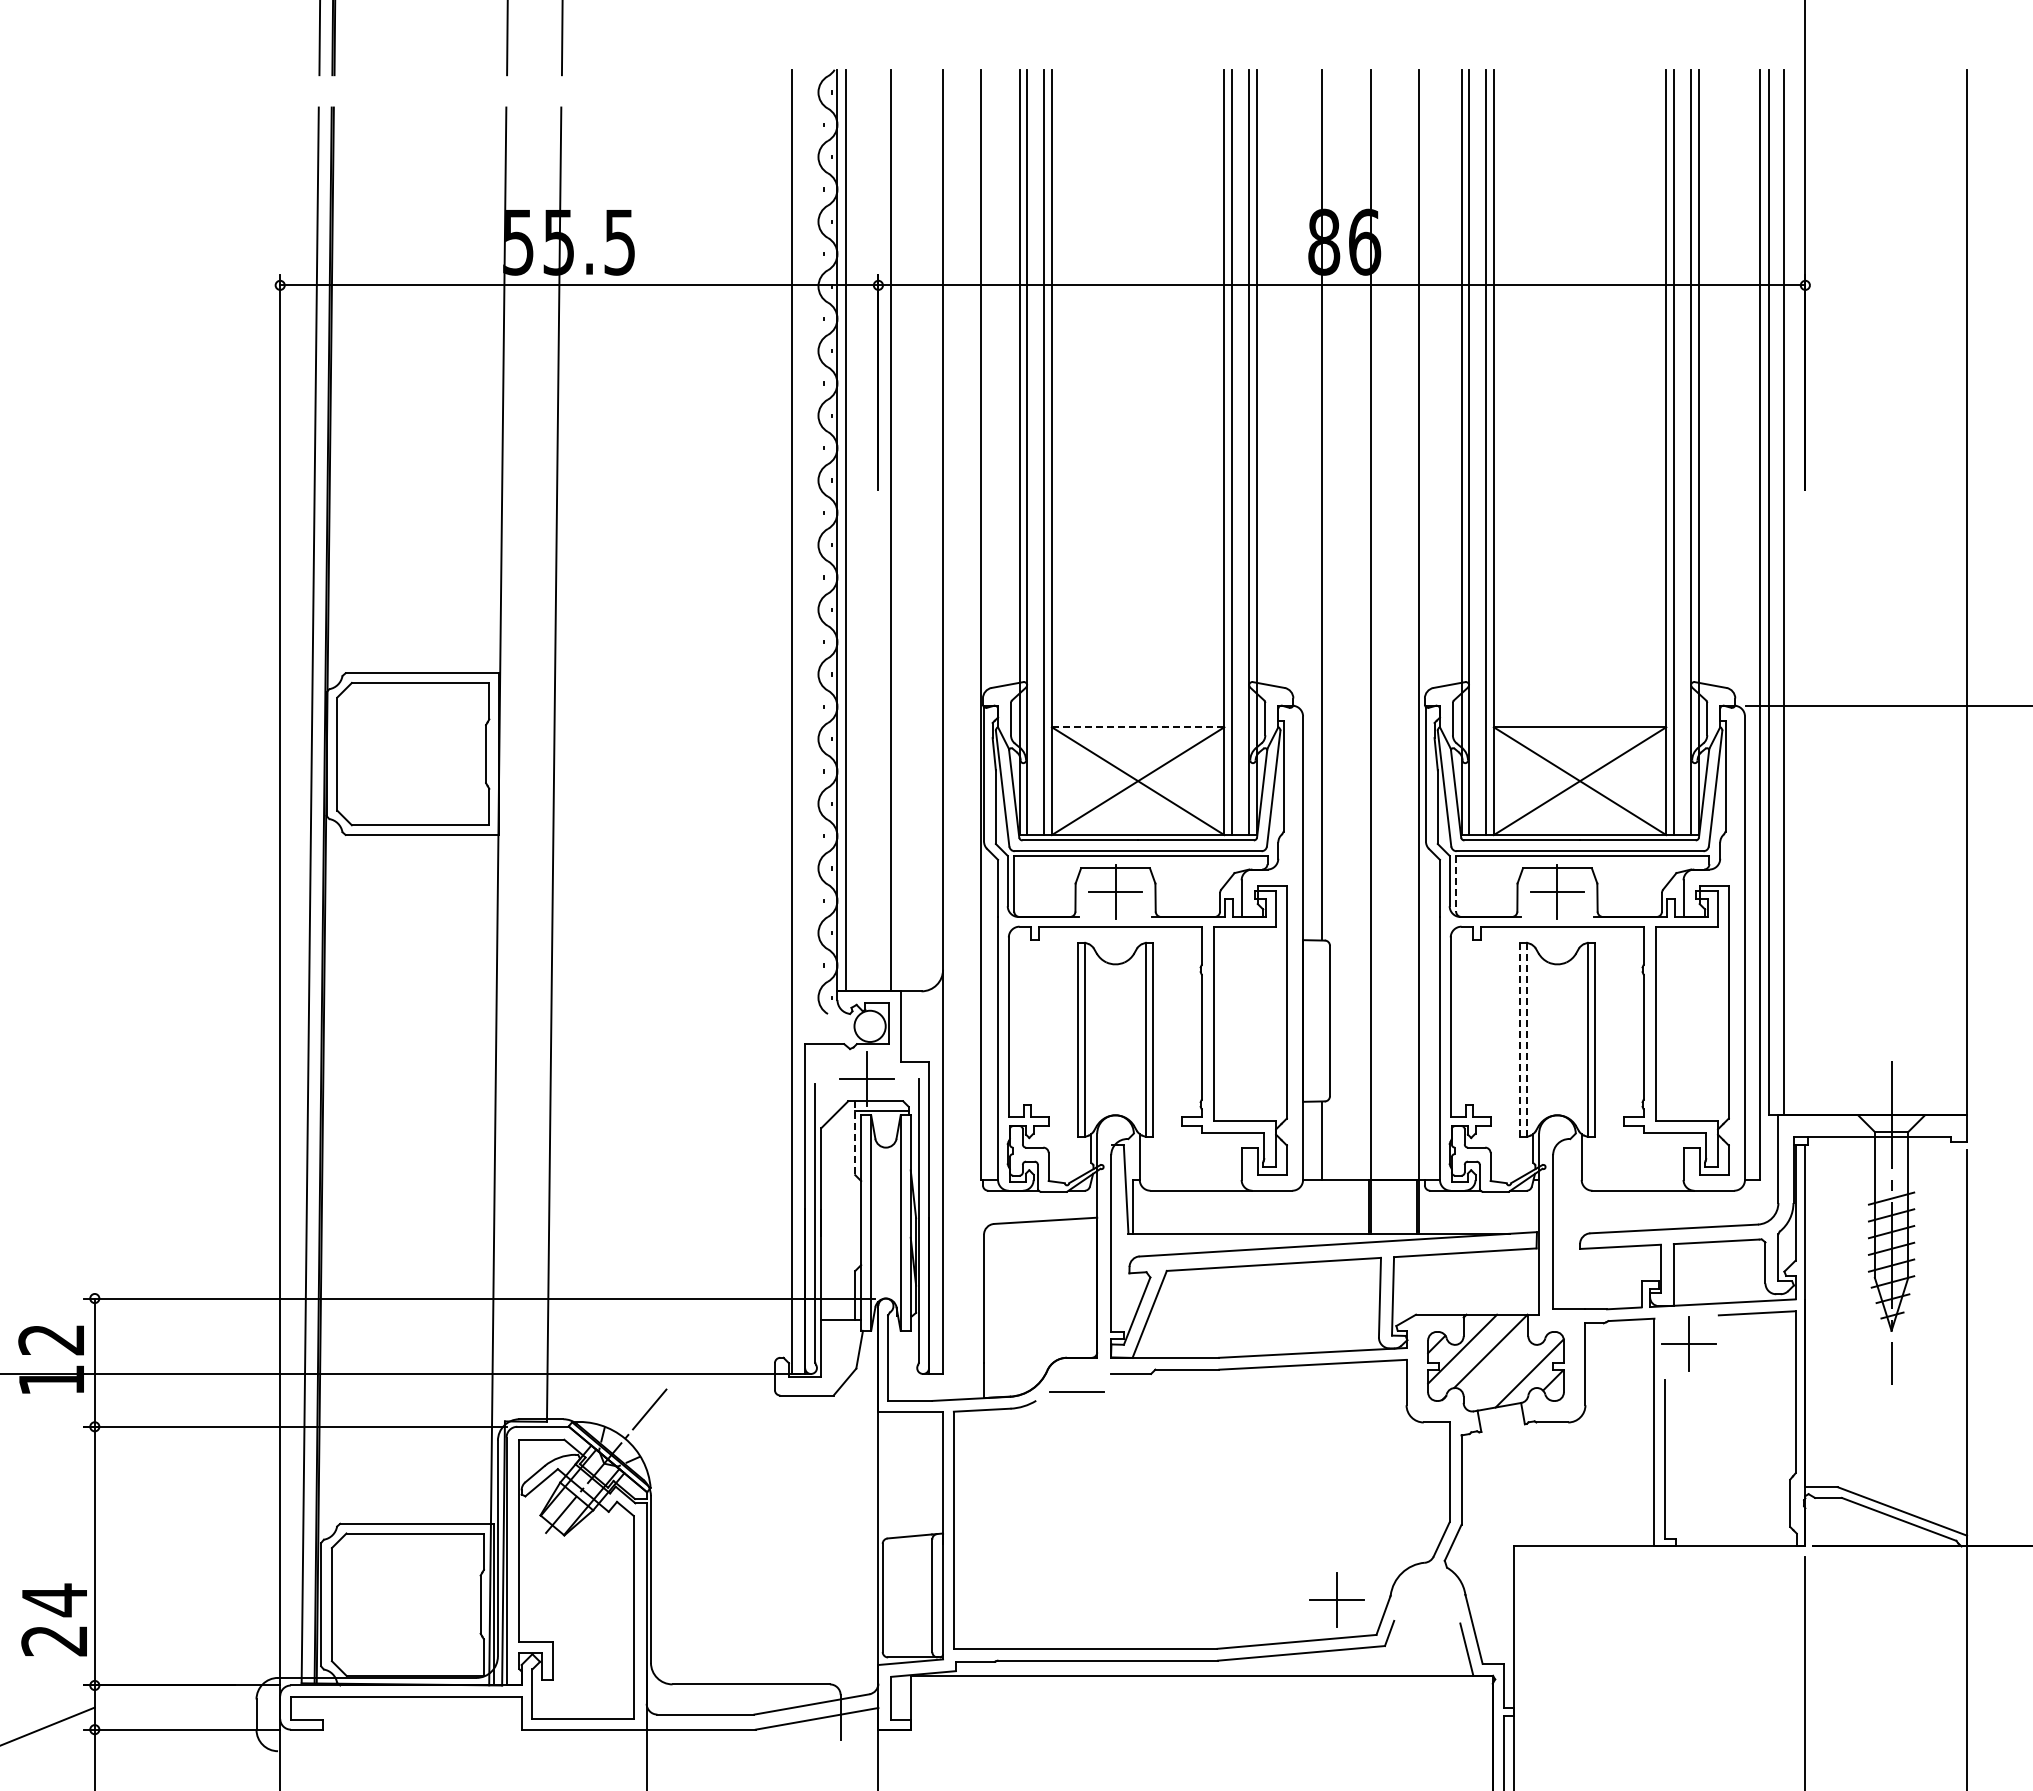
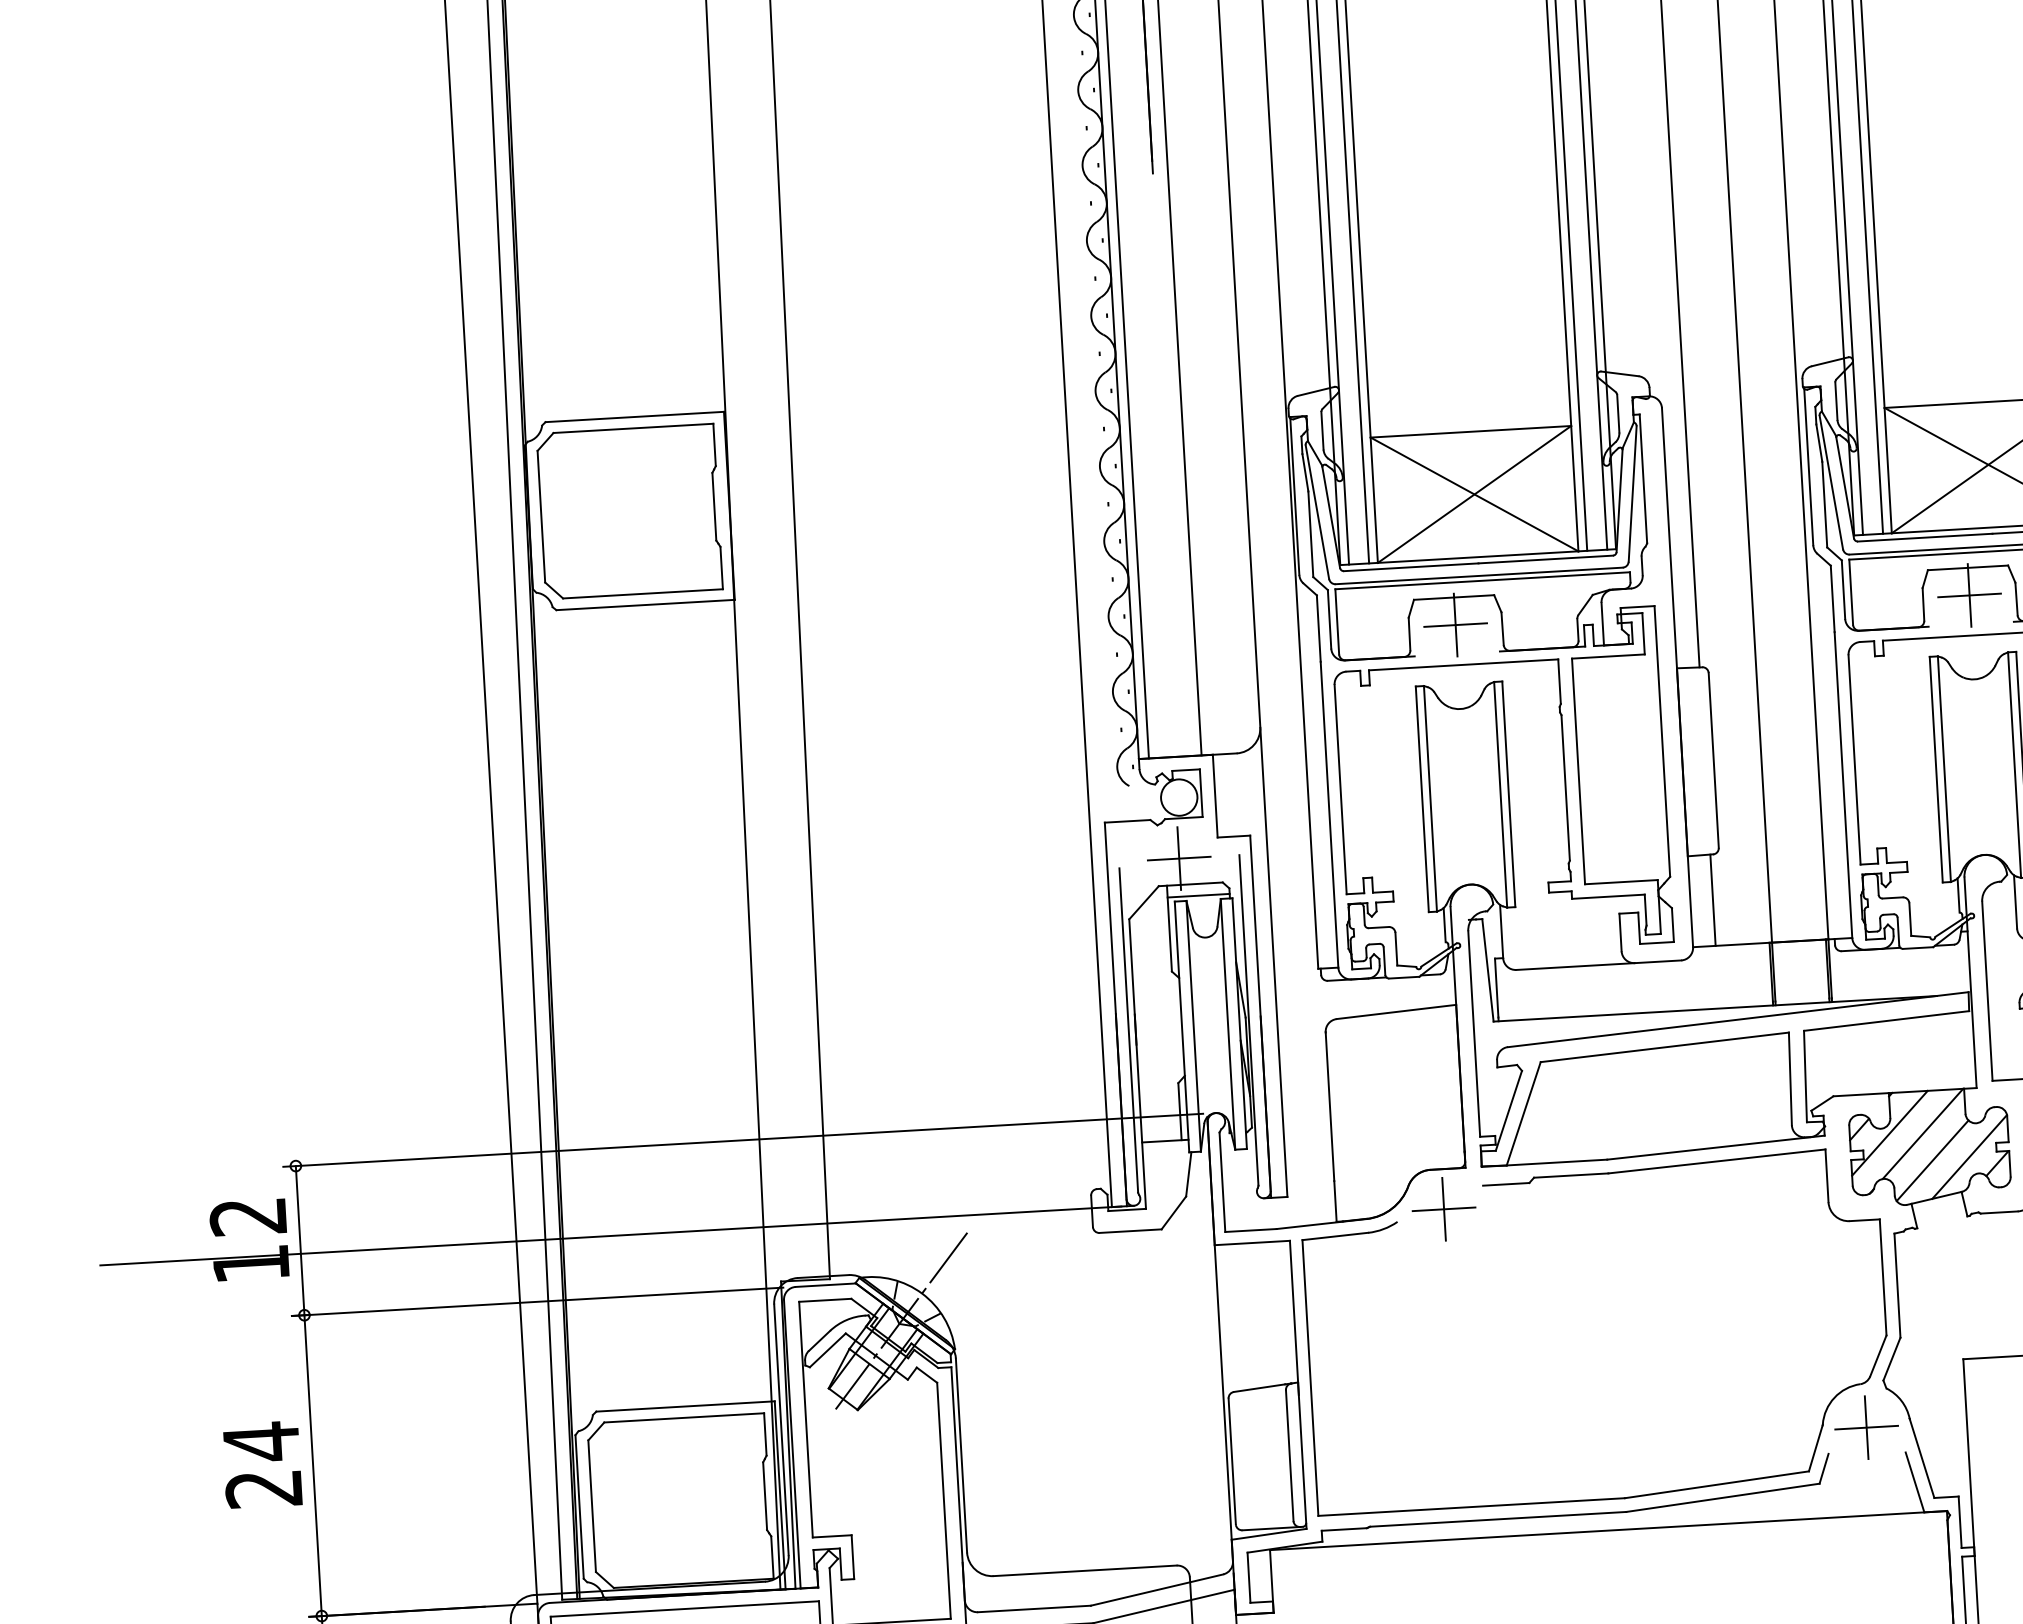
line: (1137, 727) -> (1470, 432), dashed -> solid
line: (1456, 884) -> (1851, 593), dashed -> solid
line: (1520, 1039) -> (1936, 769), dashed -> solid
line: (1527, 1040) -> (1944, 769), dashed -> solid
line: (855, 1138) -> (1169, 928), dashed -> solid
line: (1497, 1374) -> (1932, 1160), added
line: (1076, 1392) -> (1443, 1209), added
part: (1336, 1599) -> (1865, 1426), moved
text: (53, 1619) -> (261, 1464), moved

